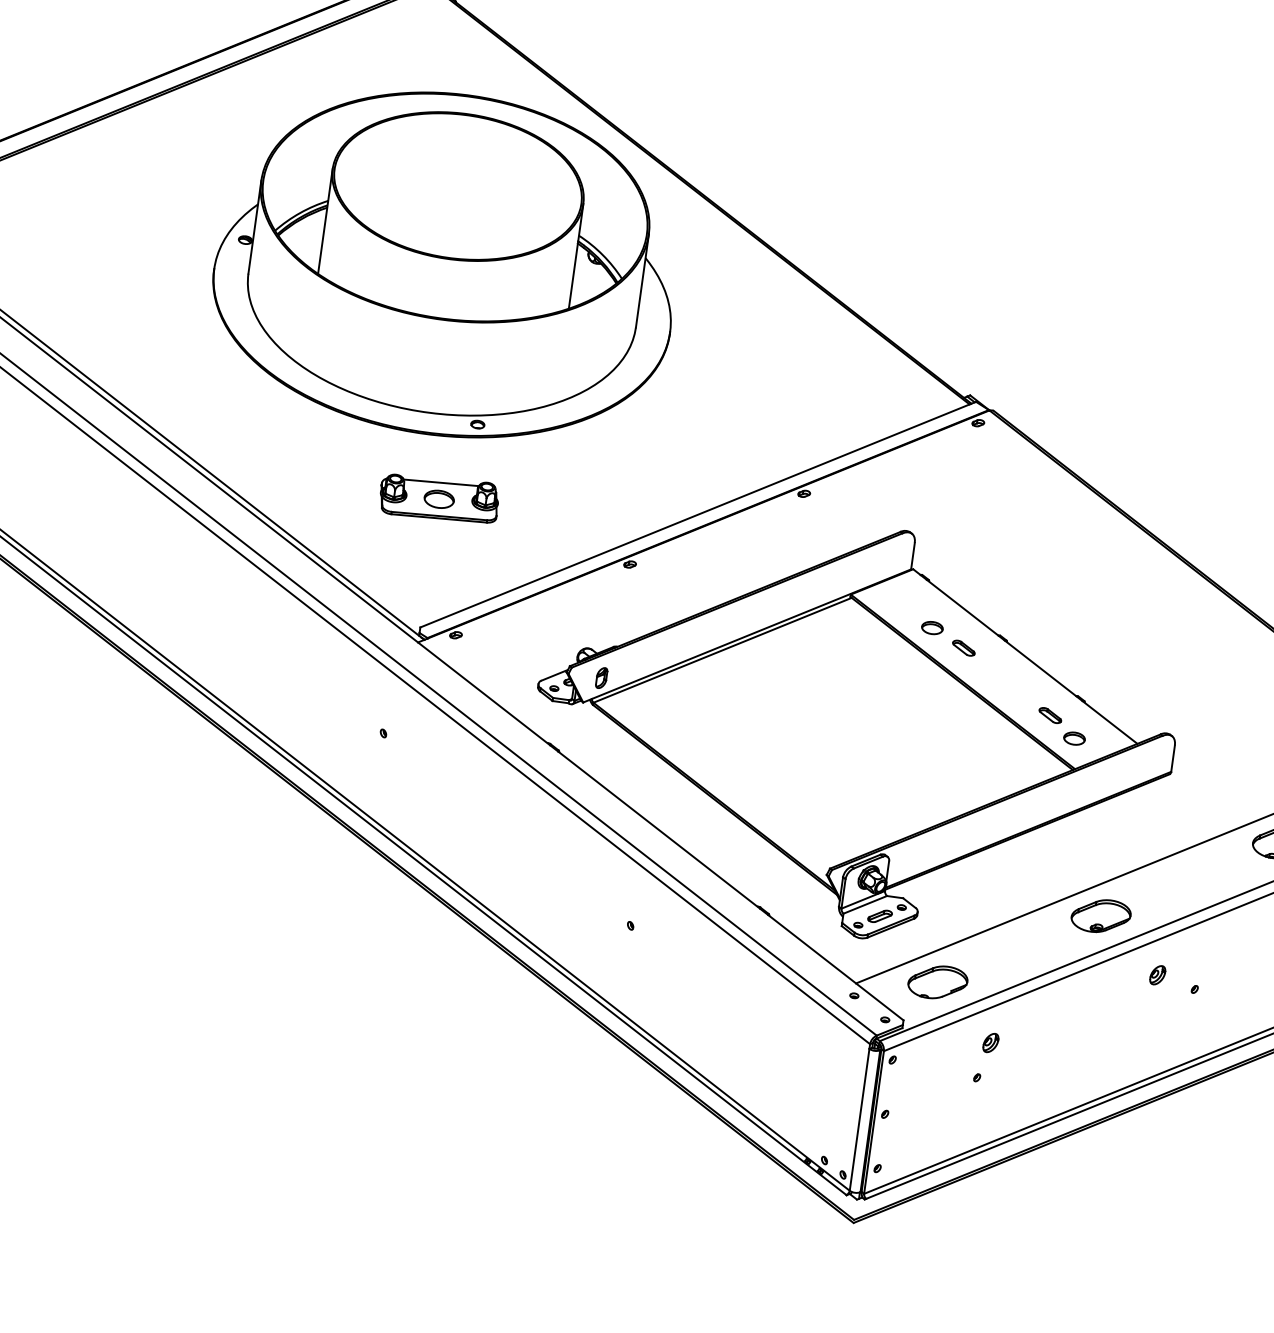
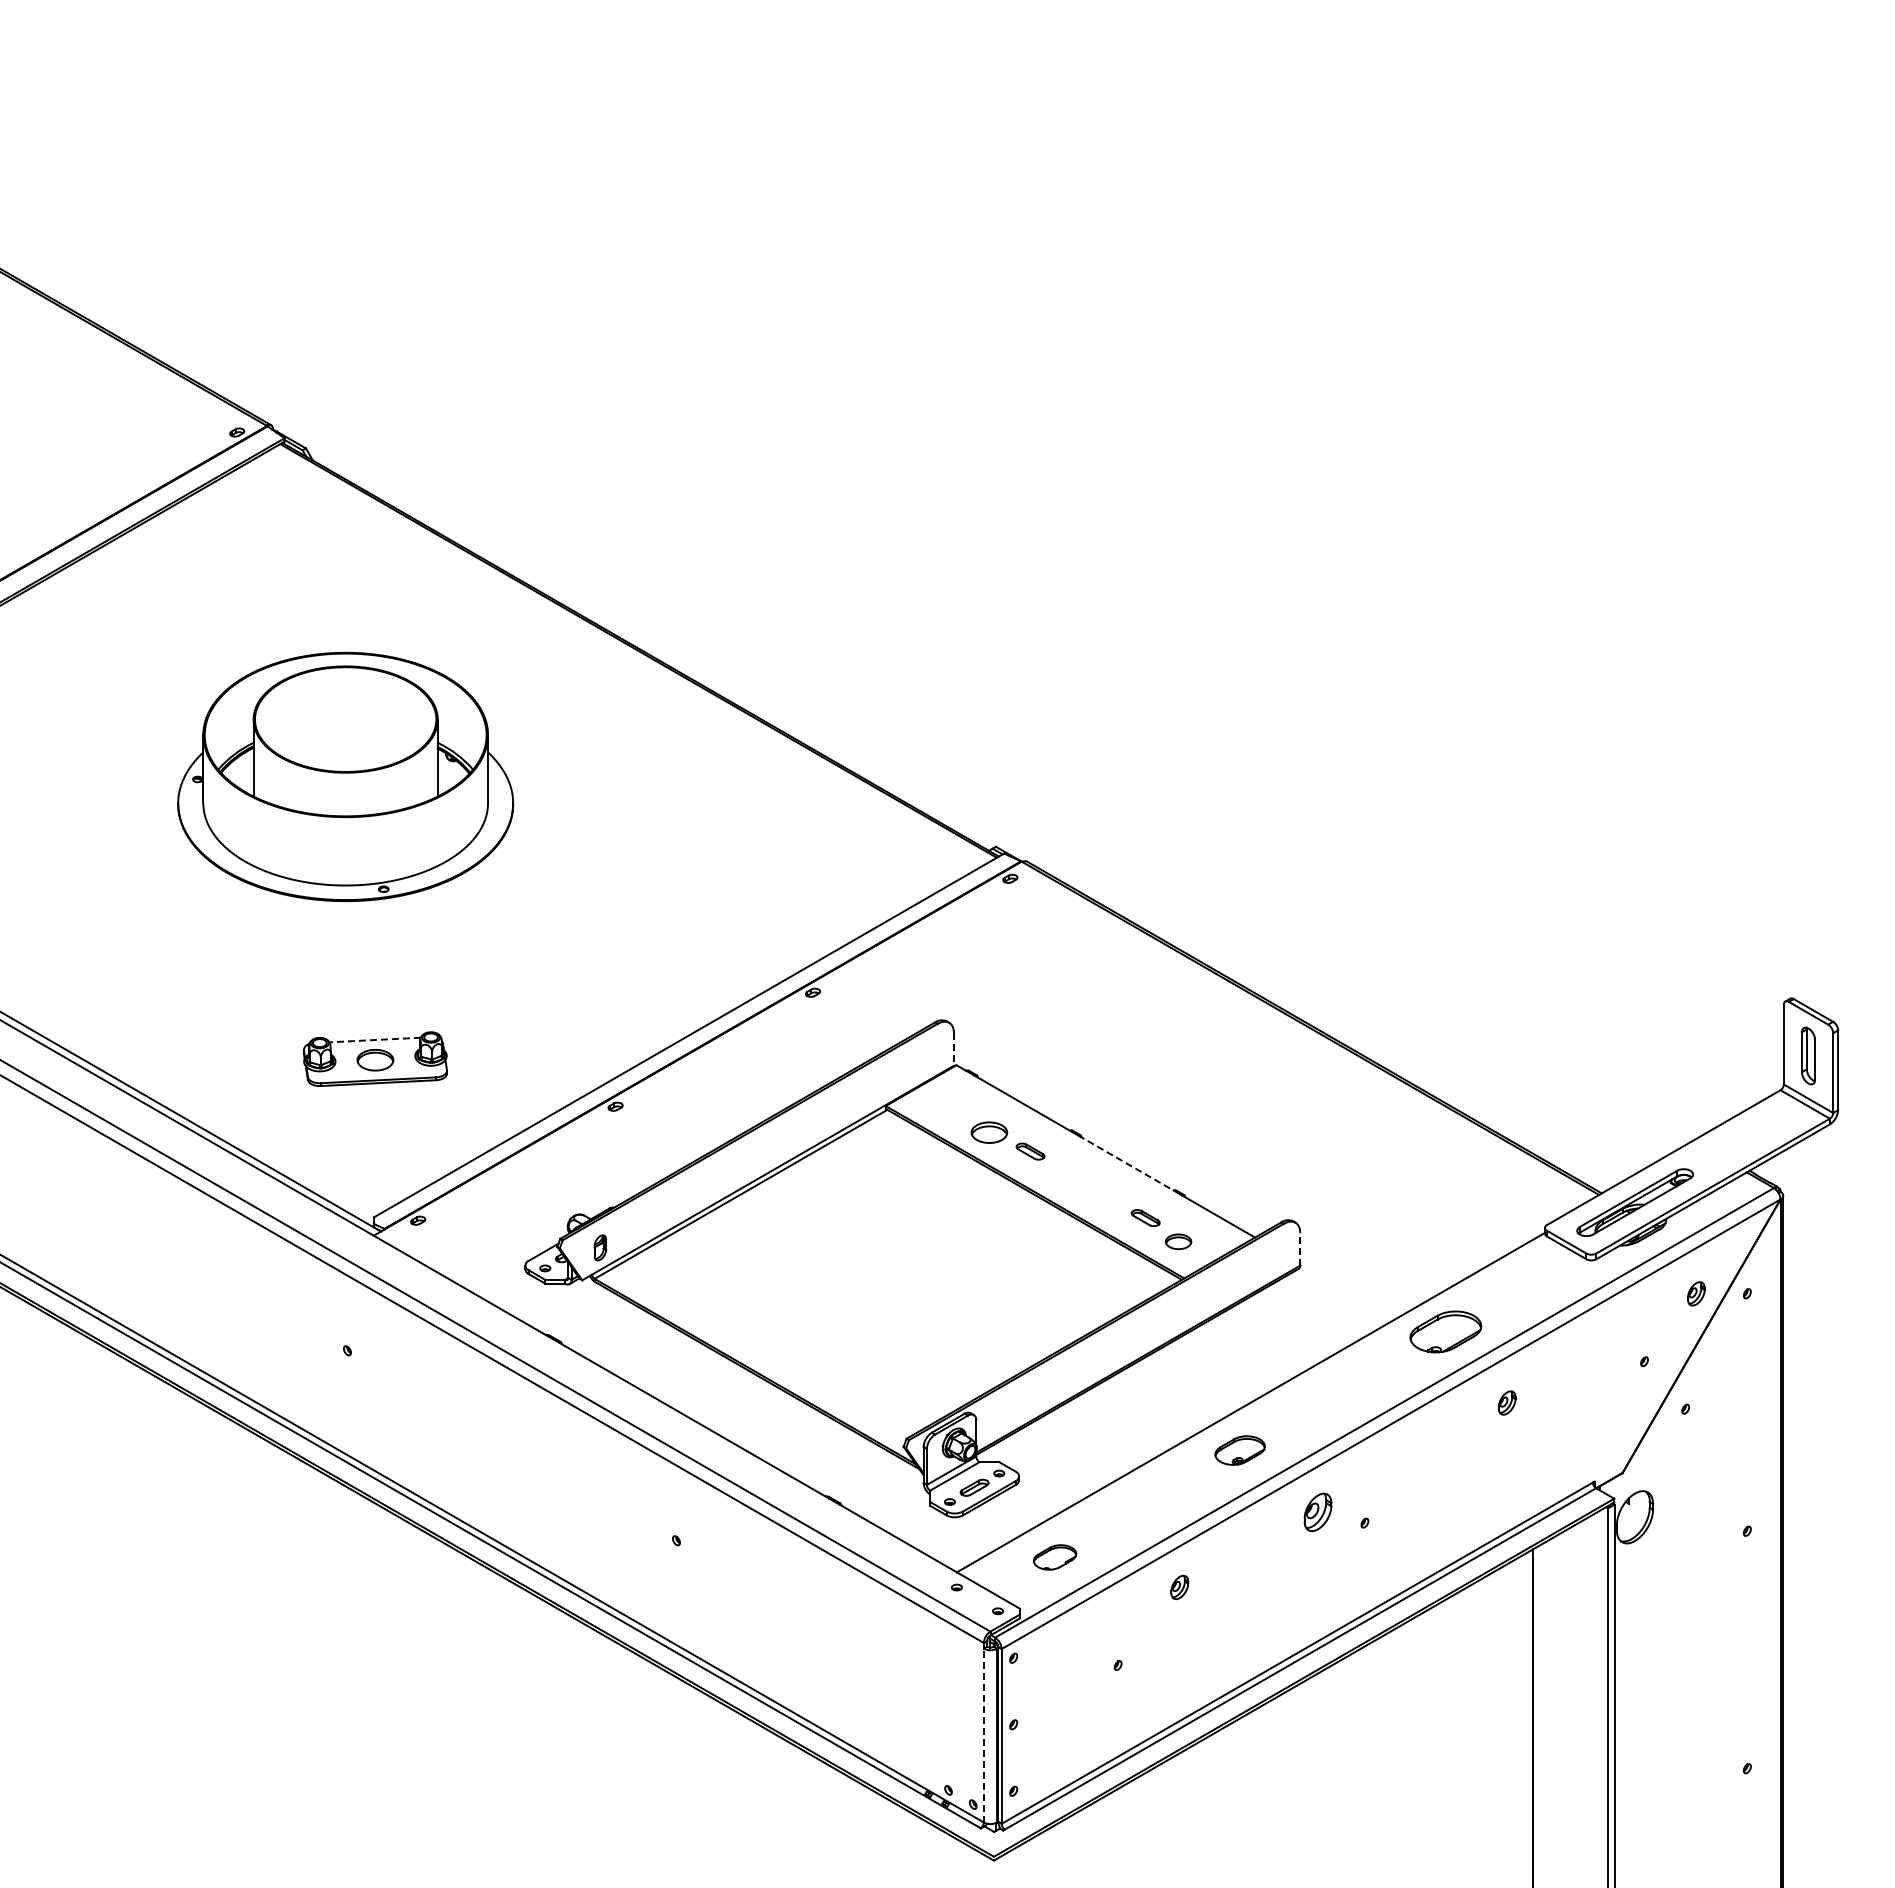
part: (446, 264) -> (345, 776), size x0.6
line: (441, 483) -> (375, 1040), solid -> dashed
line: (913, 557) -> (954, 1050), solid -> dashed
part: (932, 627) -> (989, 1132), size x1.4
line: (1040, 668) -> (1126, 1163), solid -> dashed
line: (1173, 757) -> (1300, 1248), solid -> dashed
part: (1100, 915) -> (1239, 1450), size x0.7
part: (1157, 974) -> (1317, 1511), size x1.6
part: (937, 982) -> (1054, 1557), size x0.6
part: (990, 1043) -> (1179, 1587), moved
line: (859, 1119) -> (983, 1735), solid -> dashed

